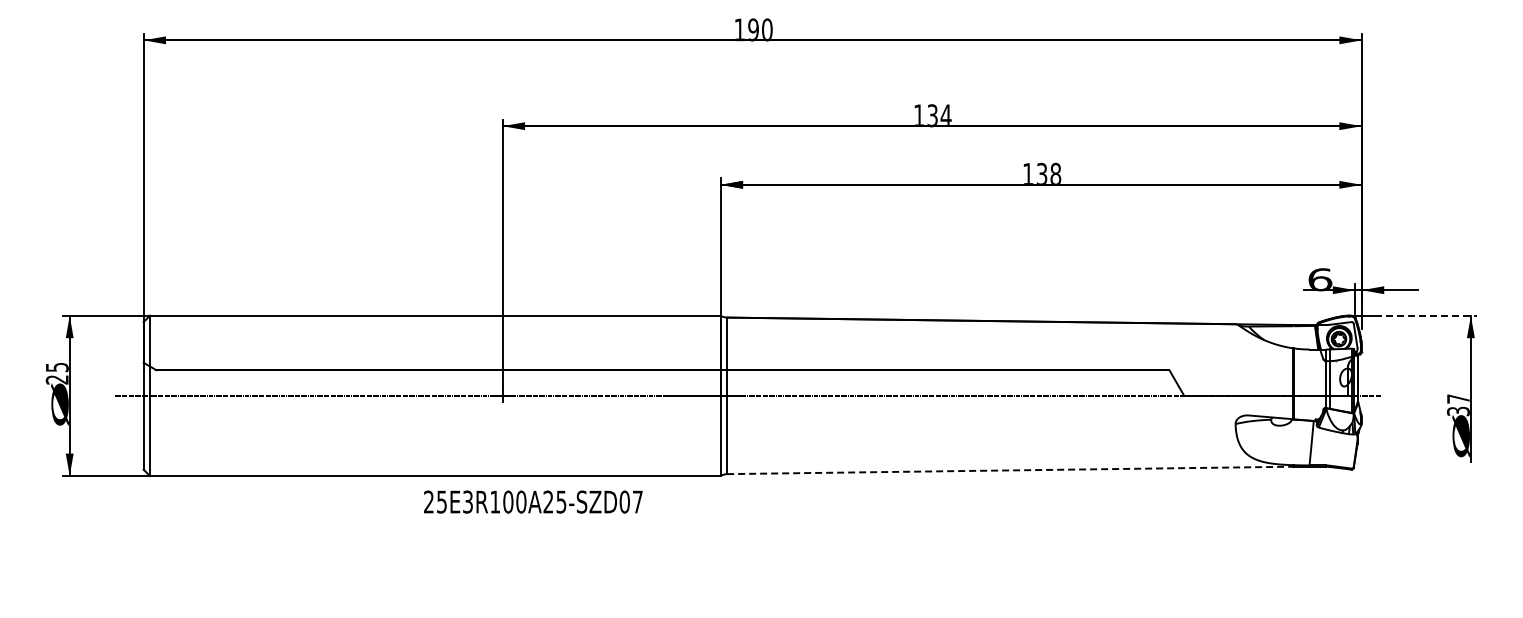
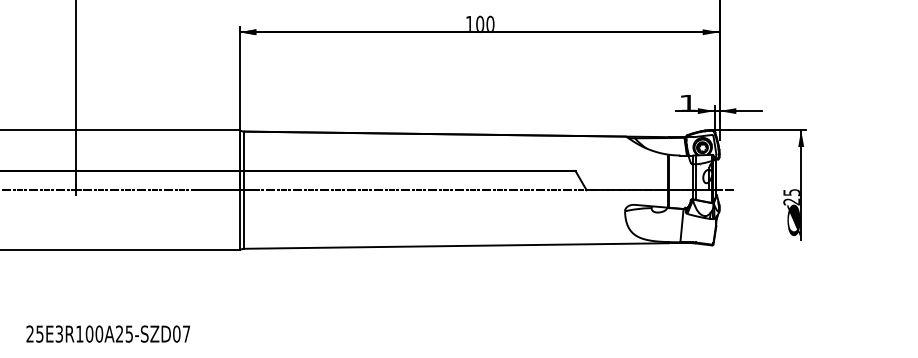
text: (1048, 173) -> (484, 23), 138 -> 100
text: (1320, 279) -> (688, 103), 6 -> 1
line: (1426, 315) -> (767, 130), dashed -> solid
text: (1458, 405) -> (791, 197), 37 -> 25
line: (1010, 470) -> (456, 246), dashed -> solid
text: (533, 501) -> (108, 333), moved

